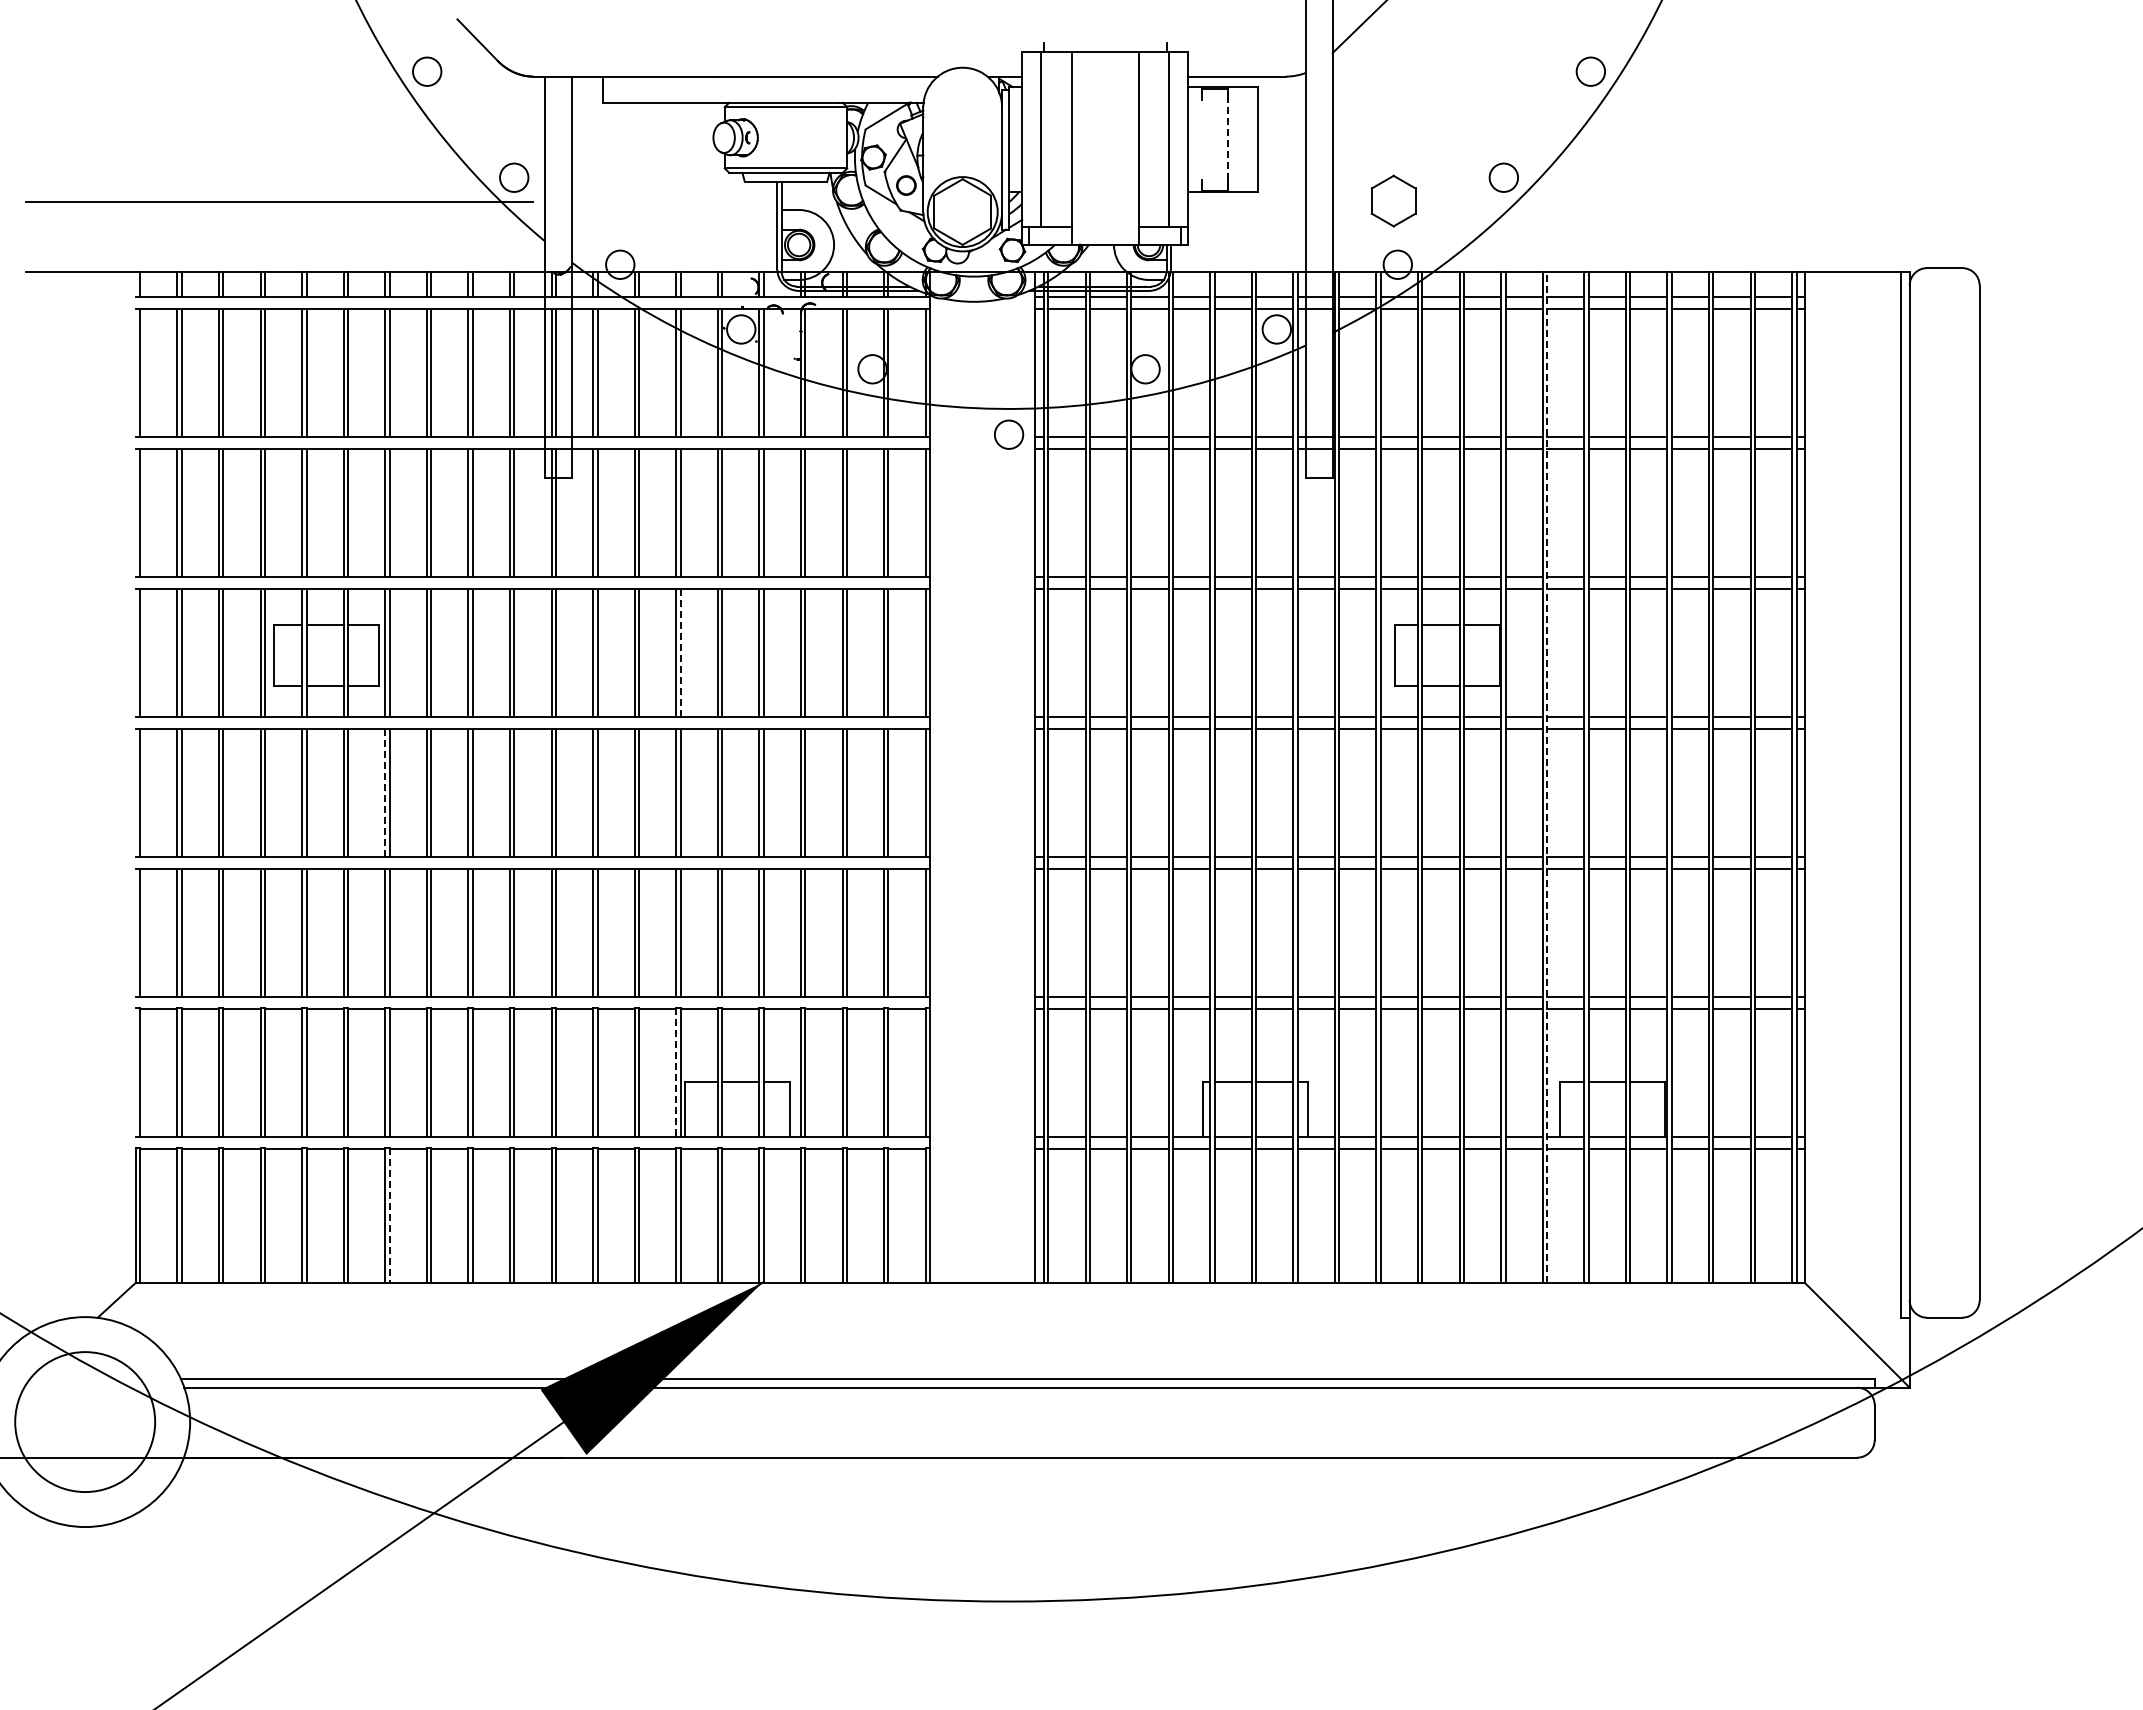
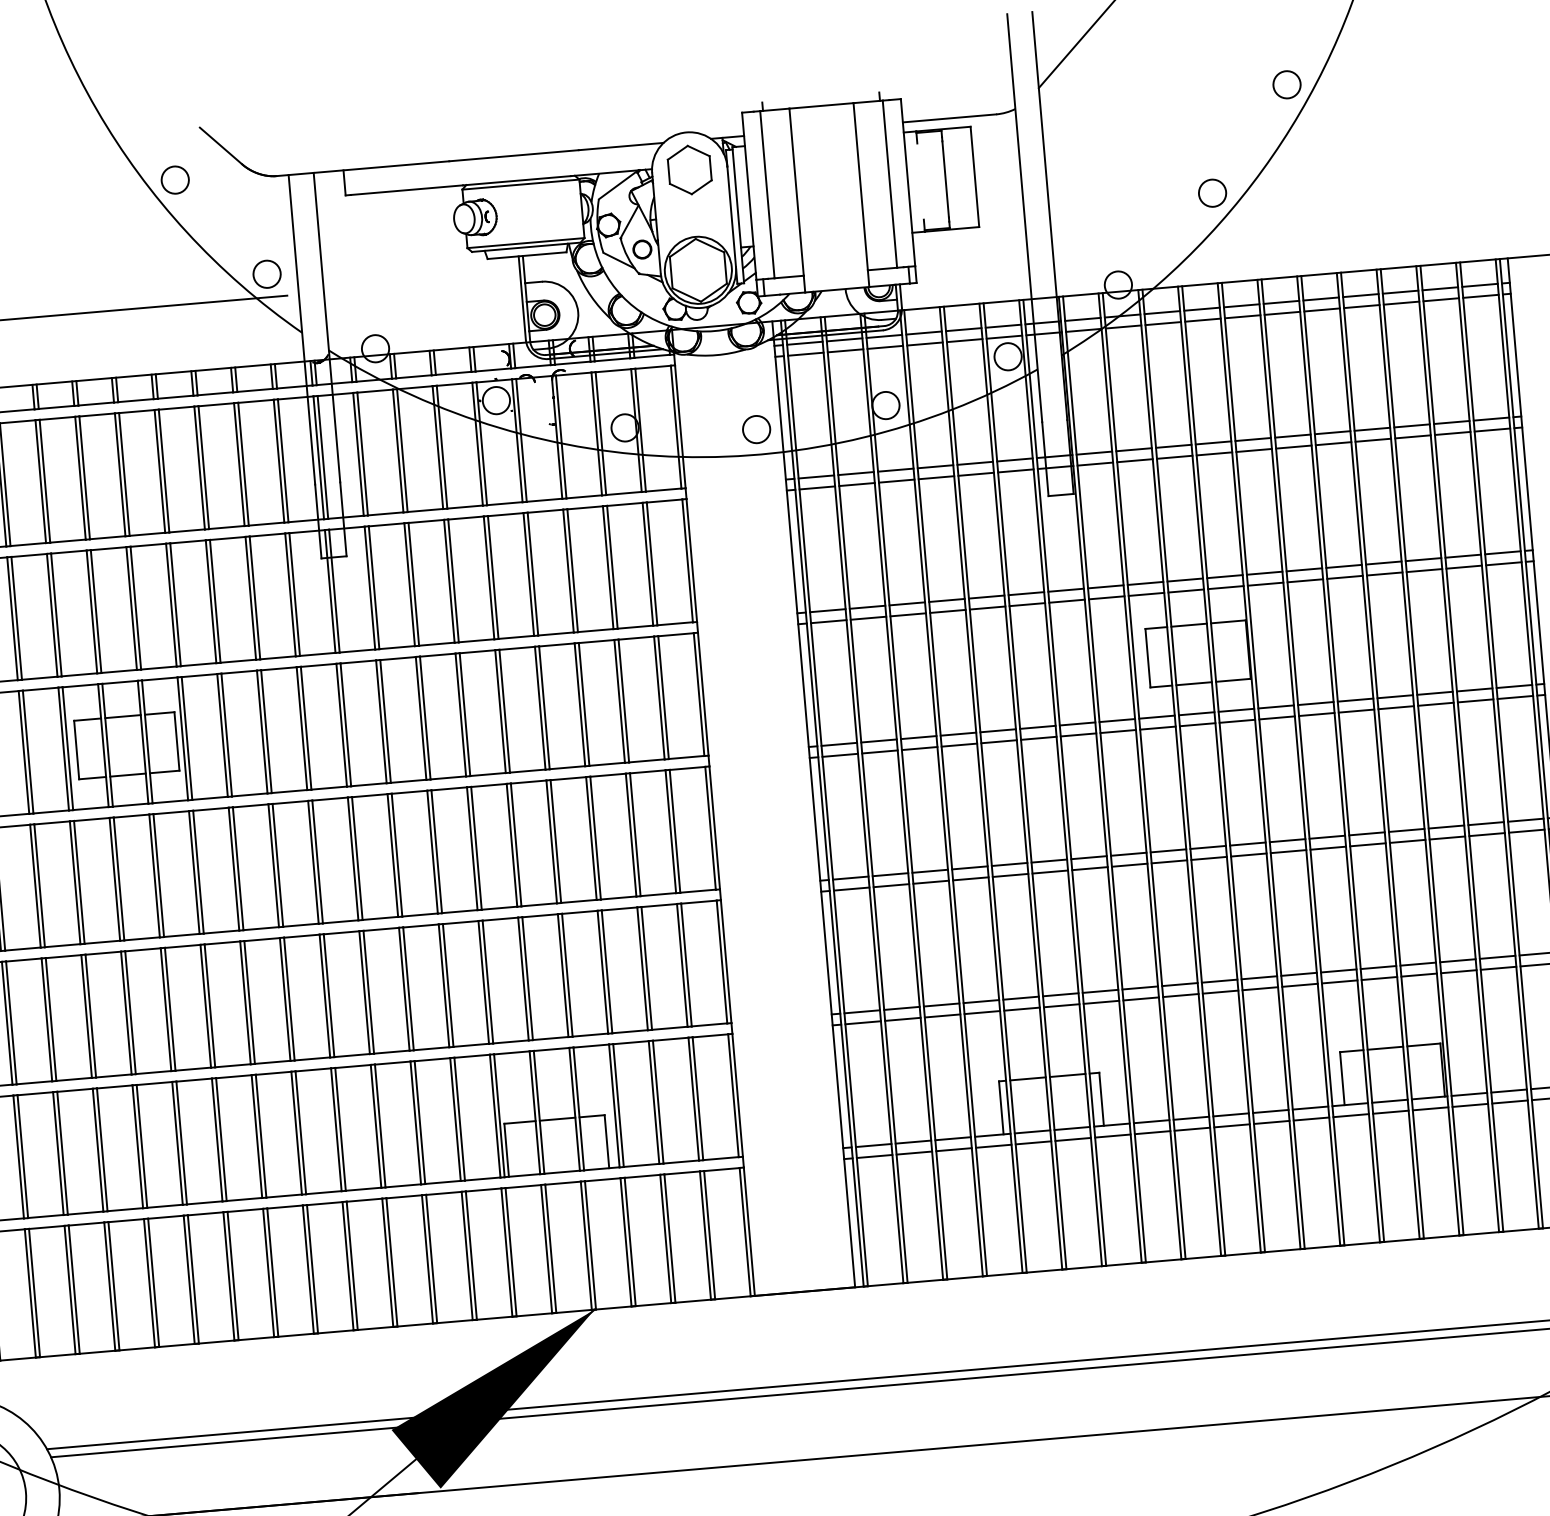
line: (1227, 139) -> (945, 179), dashed -> solid
part: (1393, 200) -> (689, 169), moved
circle: (1009, 434) -> (757, 429), moved
line: (680, 653) -> (464, 715), dashed -> solid
line: (1547, 776) -> (1303, 761), dashed -> solid
line: (385, 793) -> (194, 873), dashed -> solid
line: (676, 1073) -> (495, 1116), dashed -> solid
line: (389, 1216) -> (233, 1276), dashed -> solid

